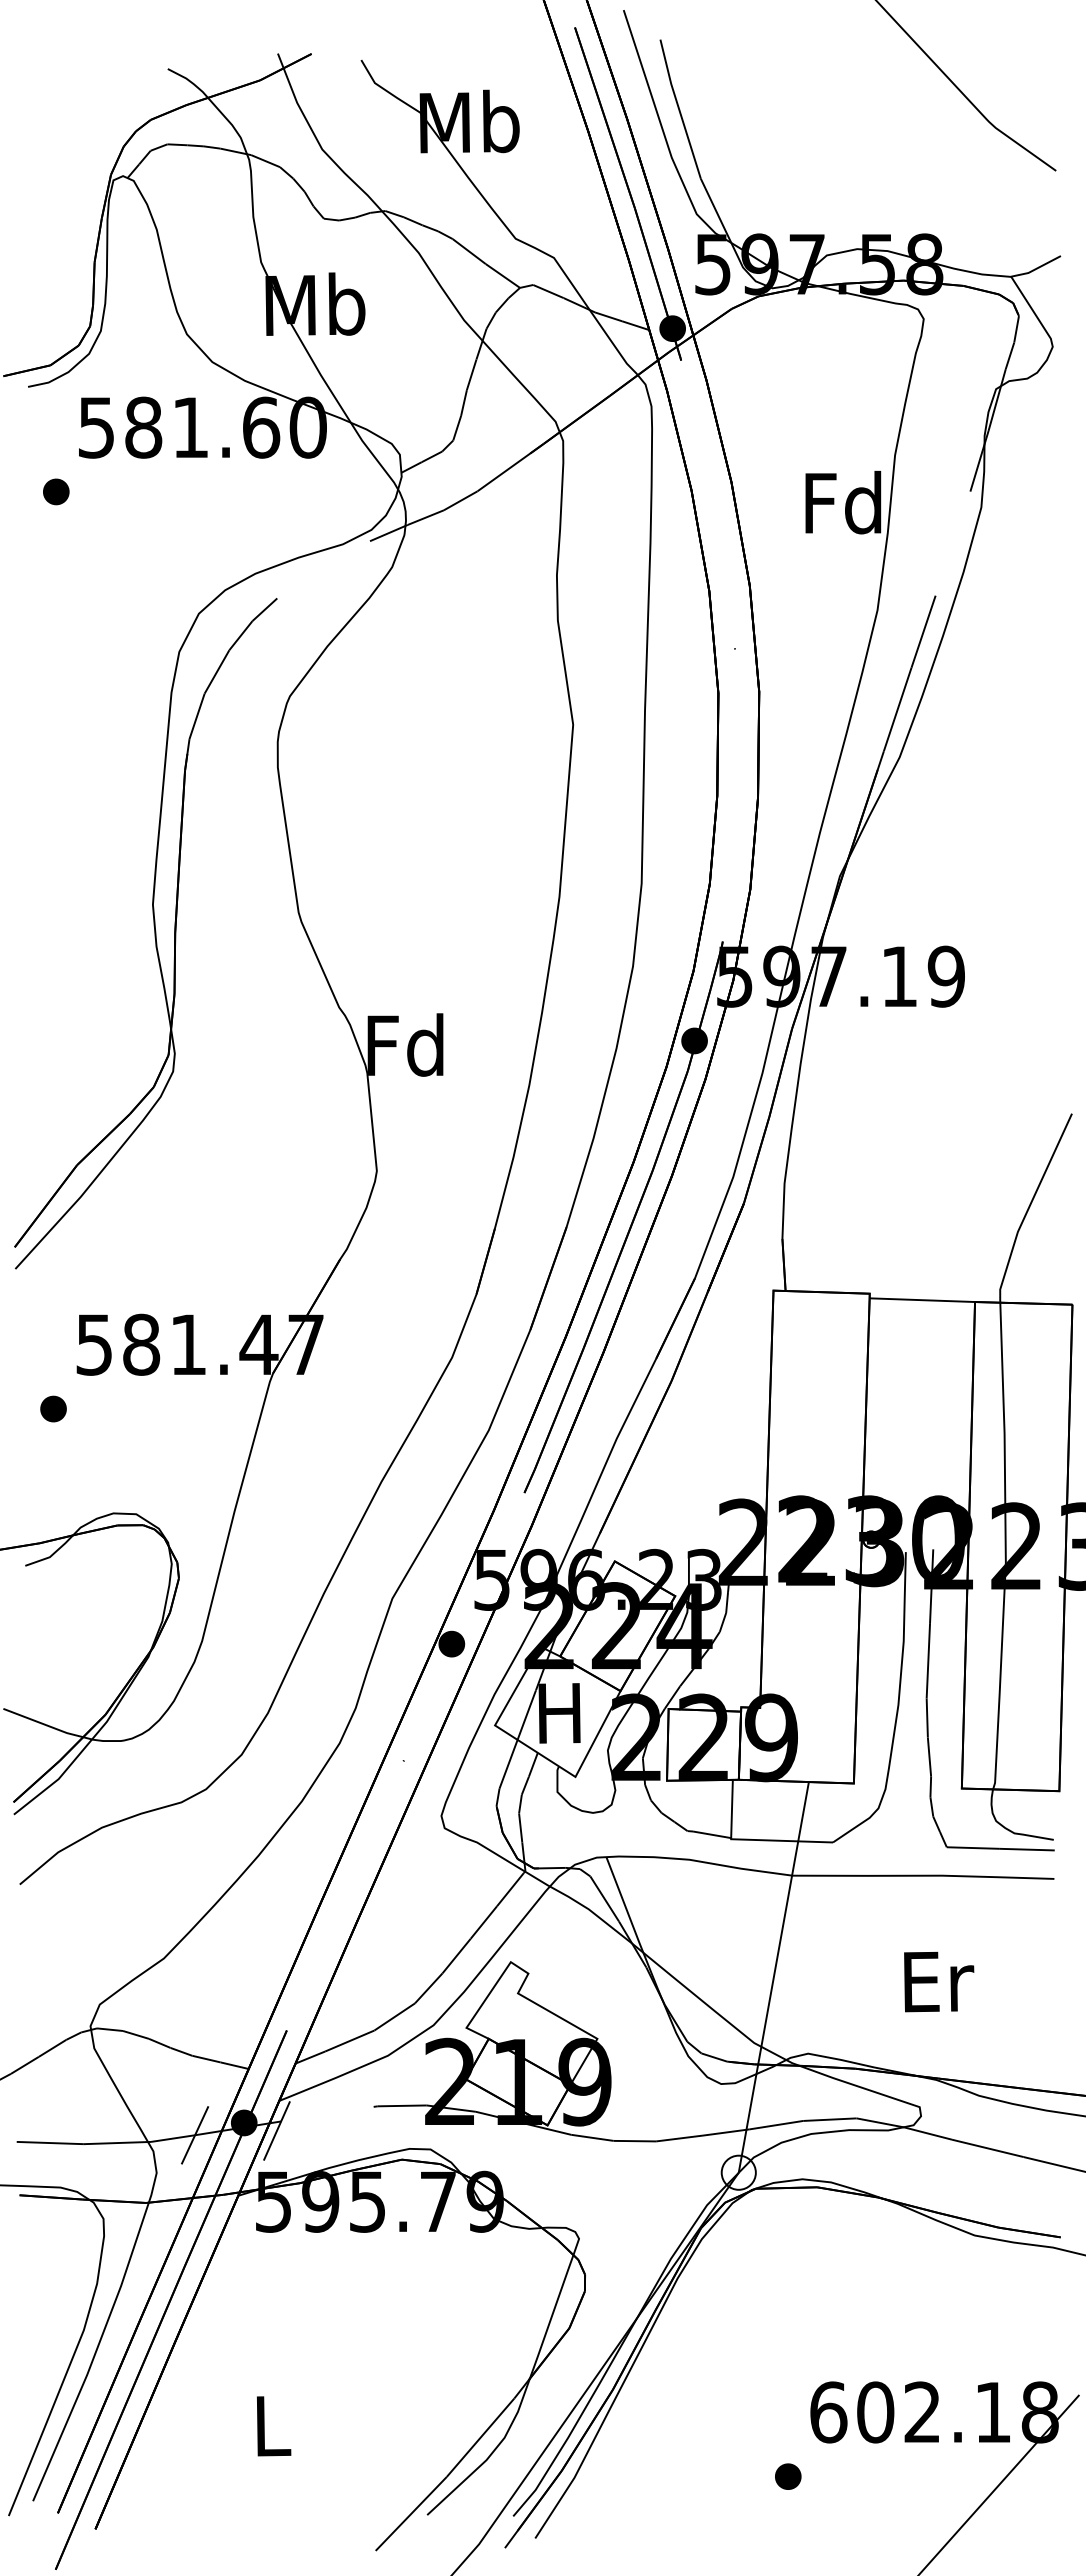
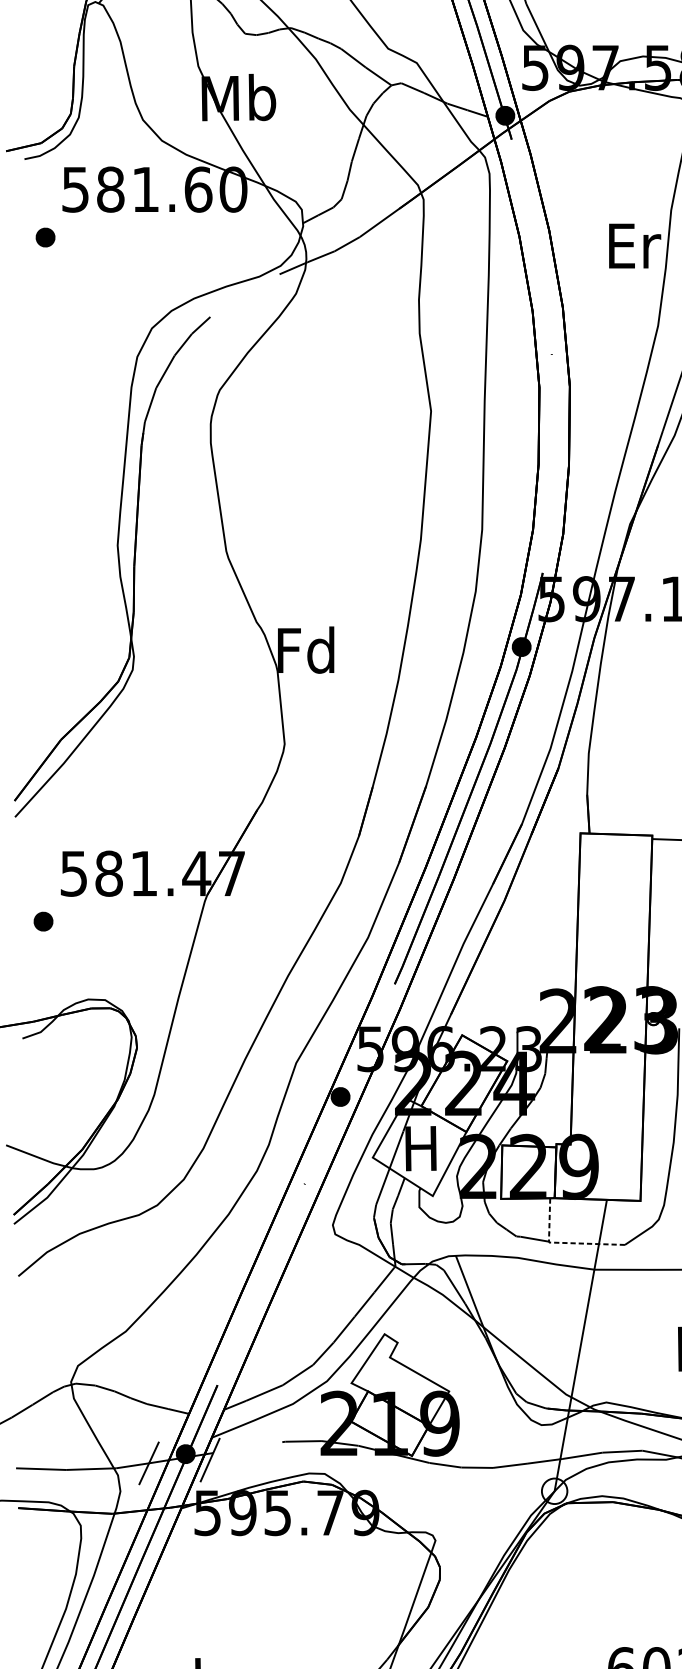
text: (843, 502) -> (632, 245), Fd -> Er
line: (751, 1839) -> (564, 1242), solid -> dashed

